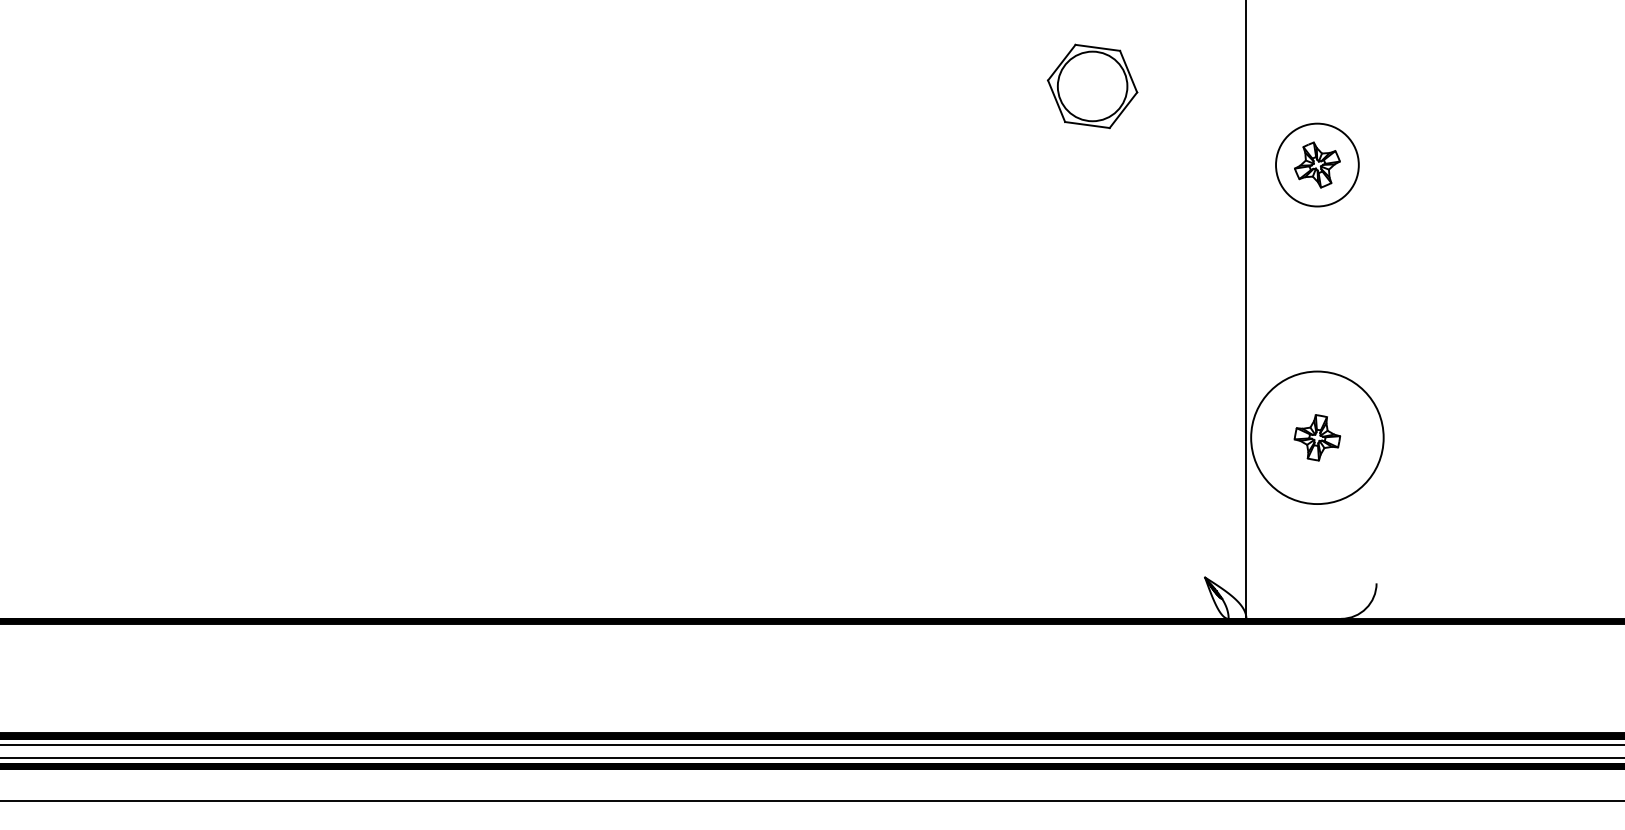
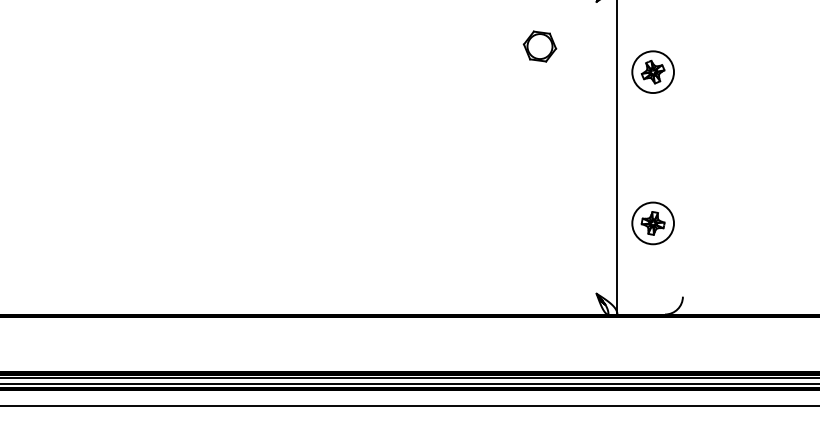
part: (1091, 86) -> (539, 46), size x0.71
part: (1316, 163) -> (652, 71), moved
circle: (1318, 437) -> (653, 223), size x0.62

